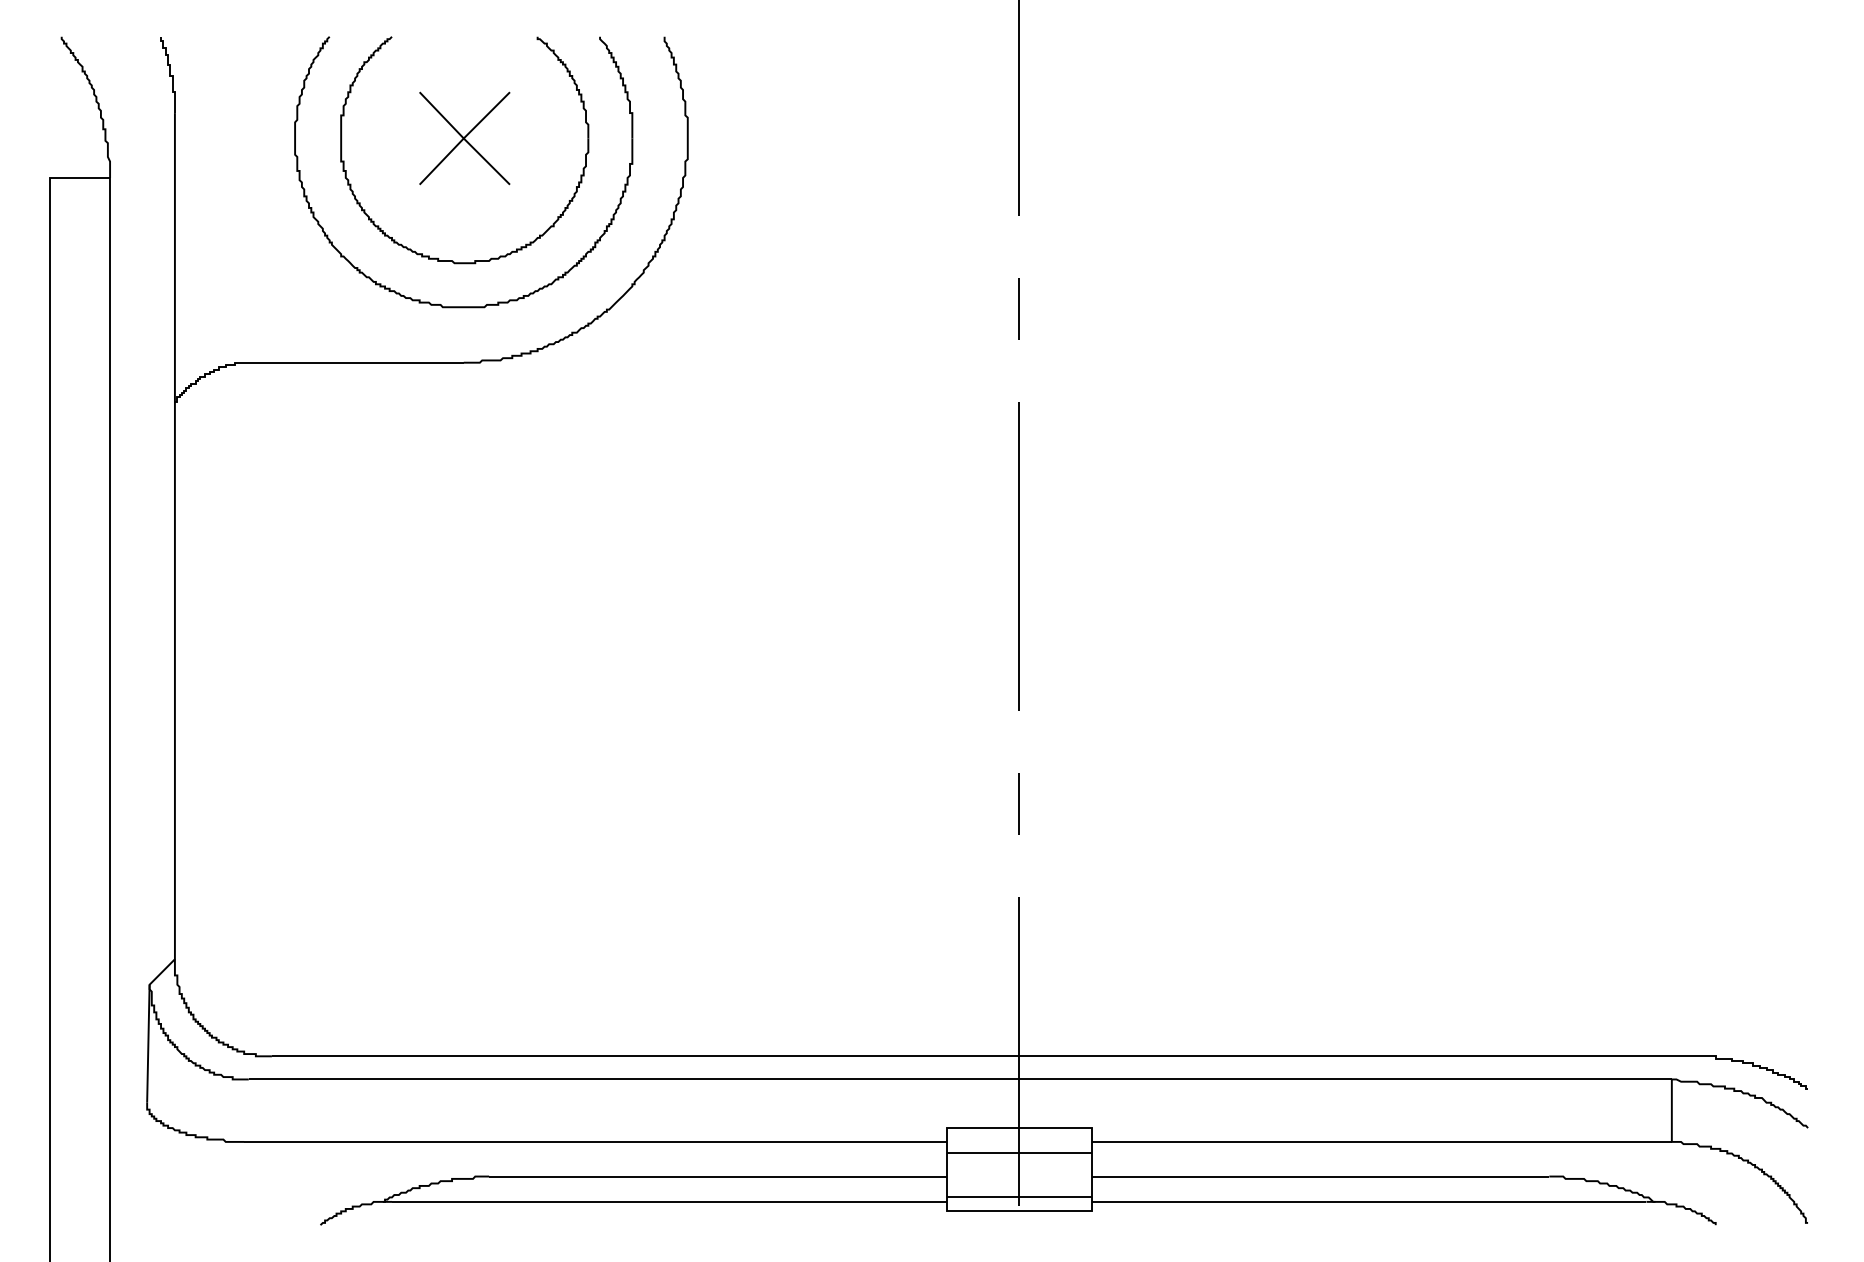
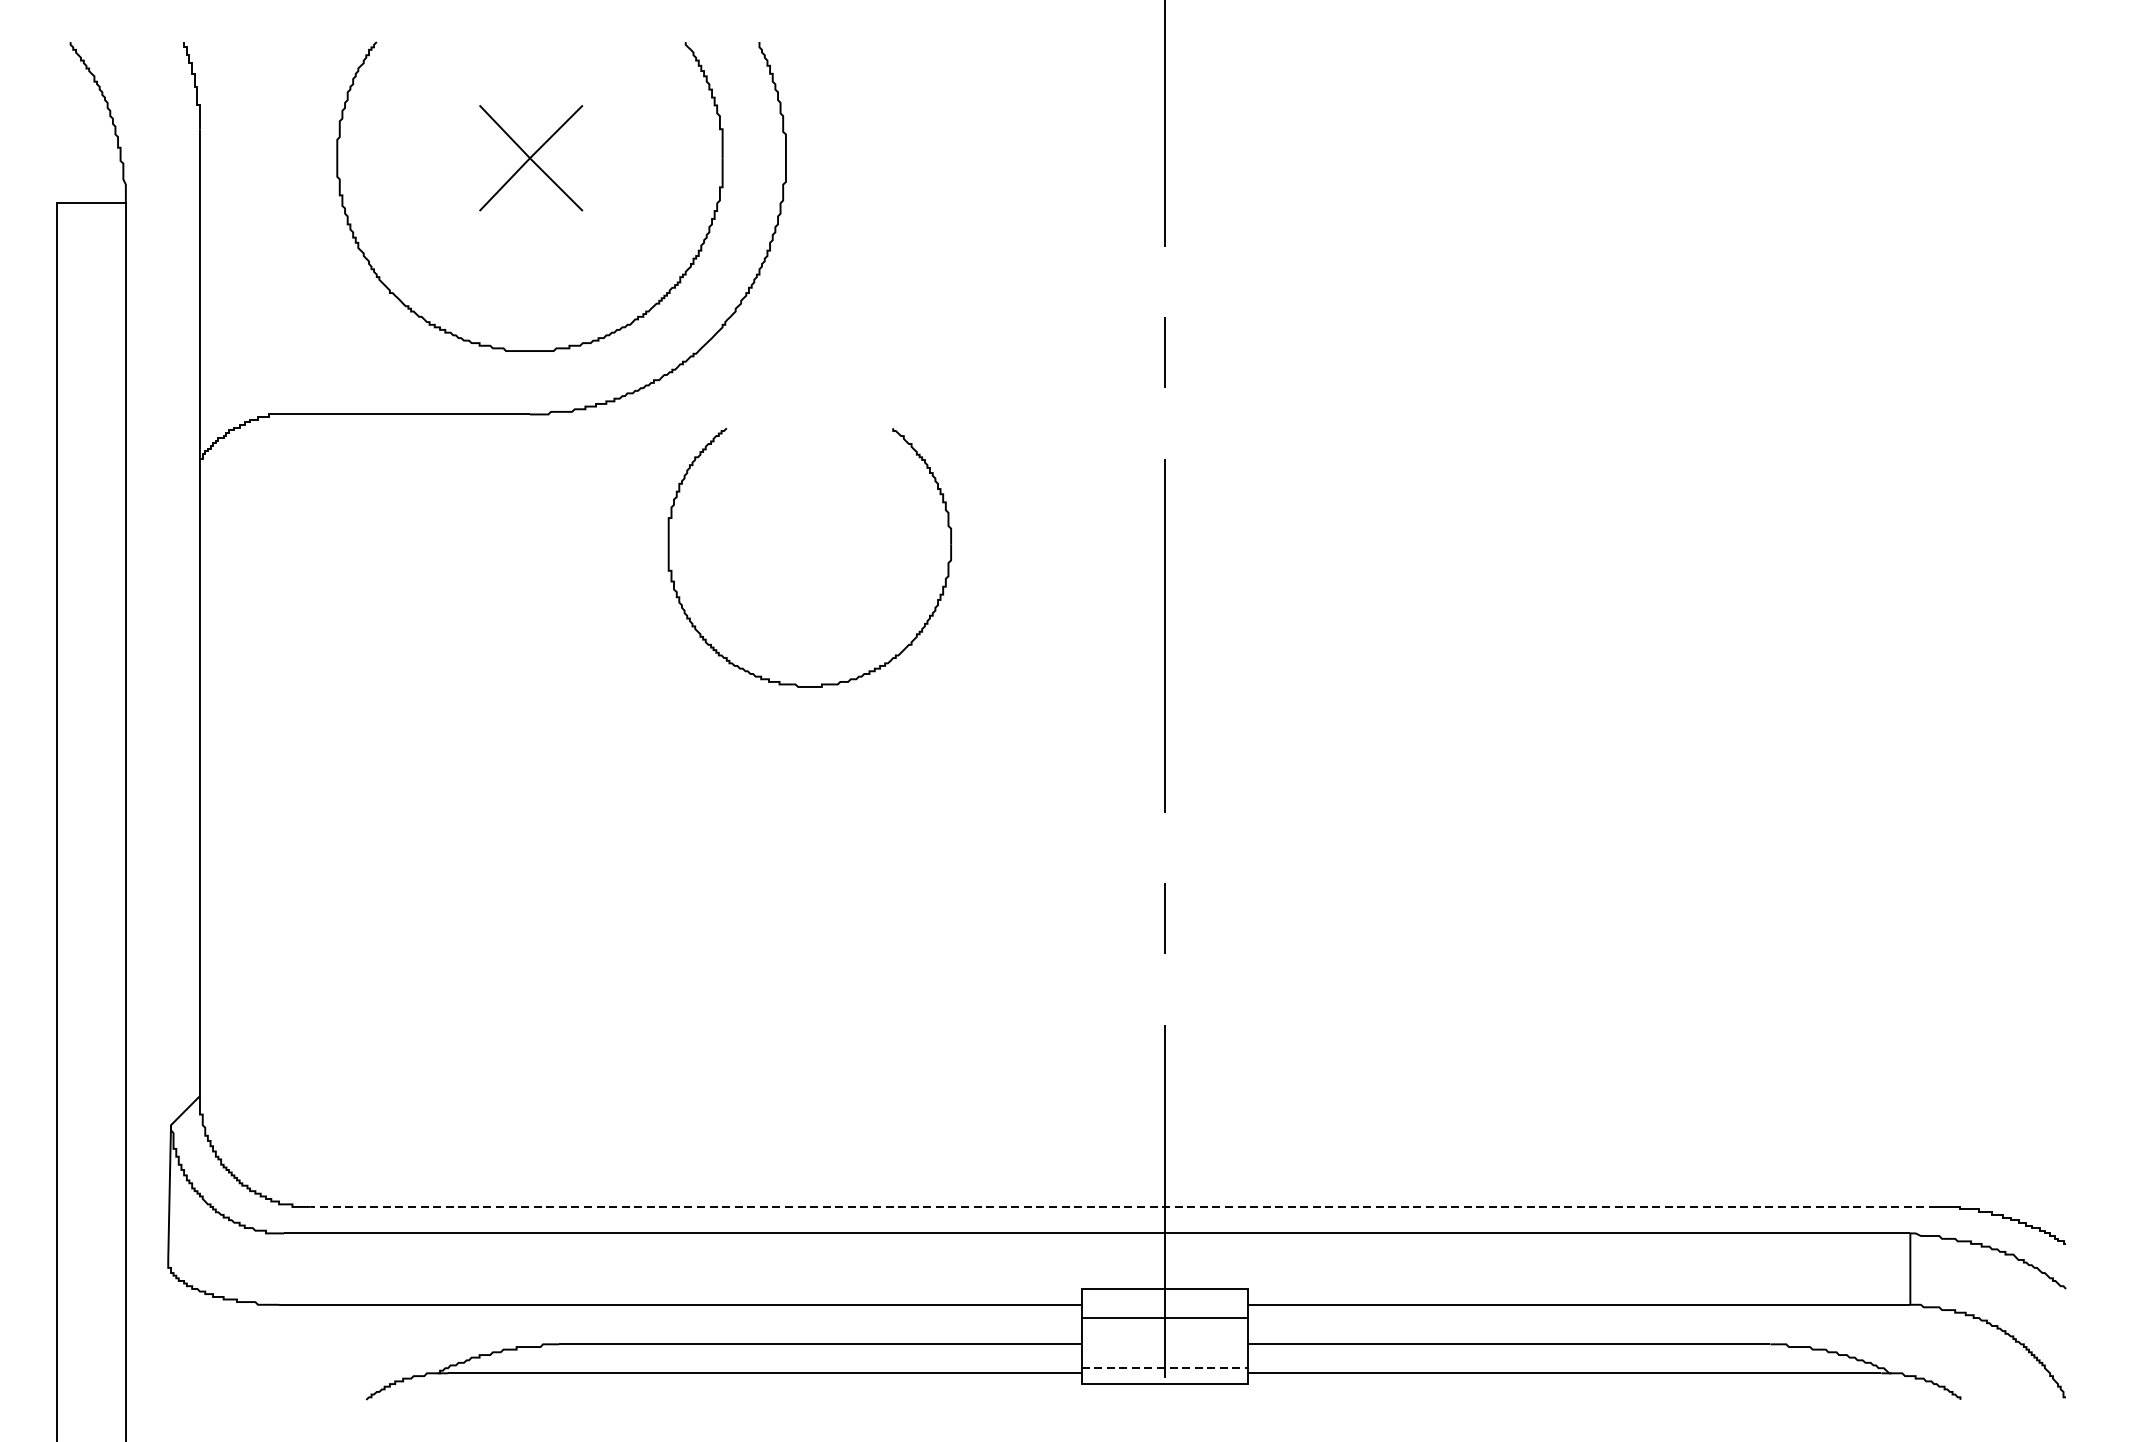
part: (438, 257) -> (779, 680), moved
line: (983, 1056) -> (1123, 1207), solid -> dashed
line: (1019, 1197) -> (1164, 1368), solid -> dashed

